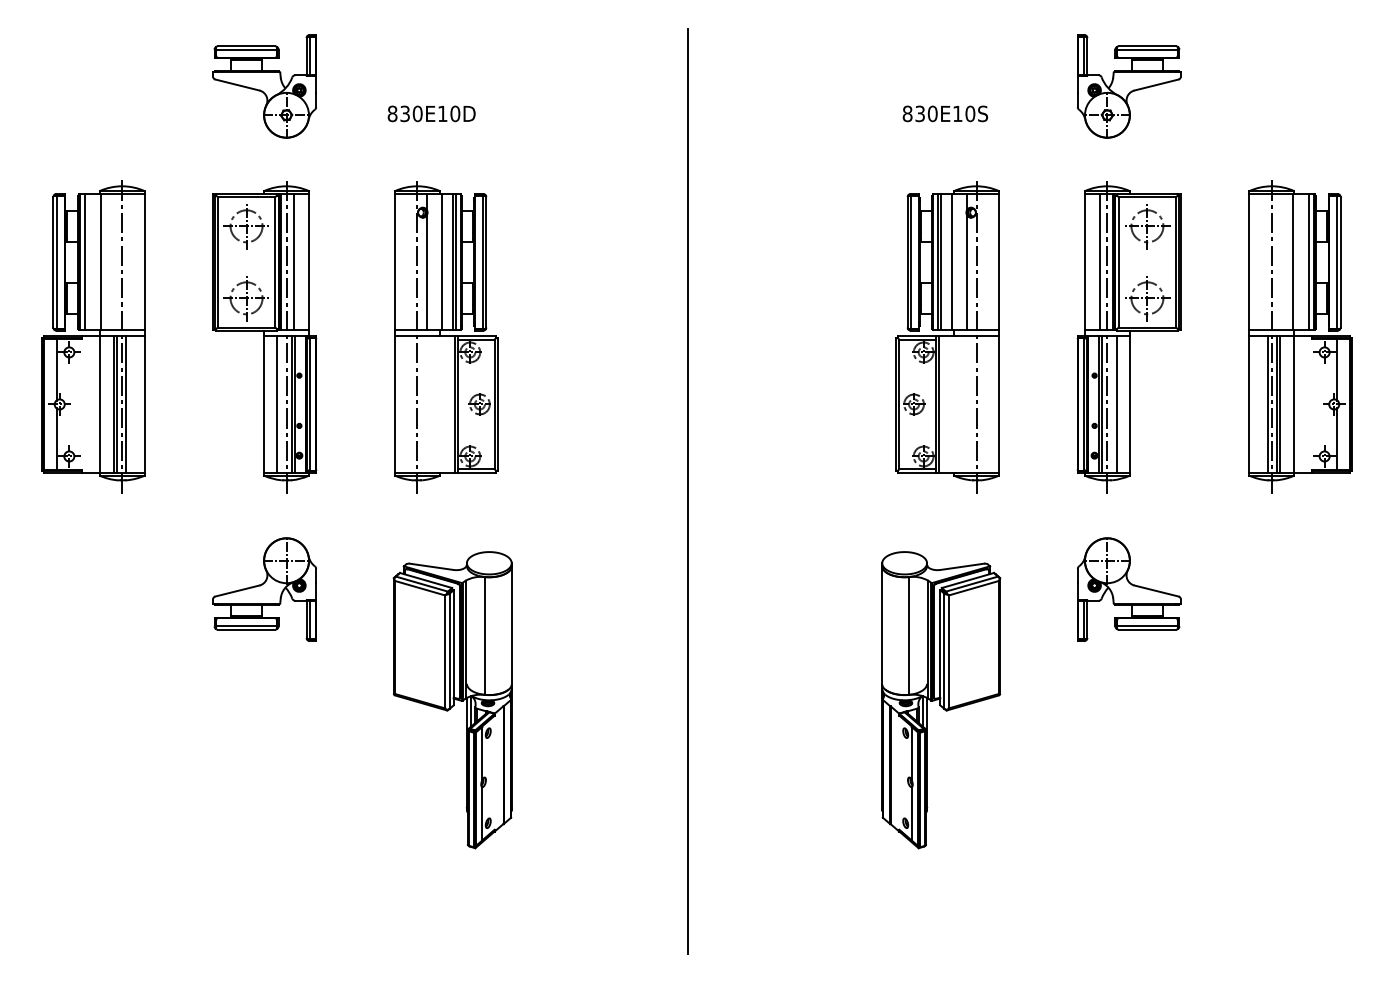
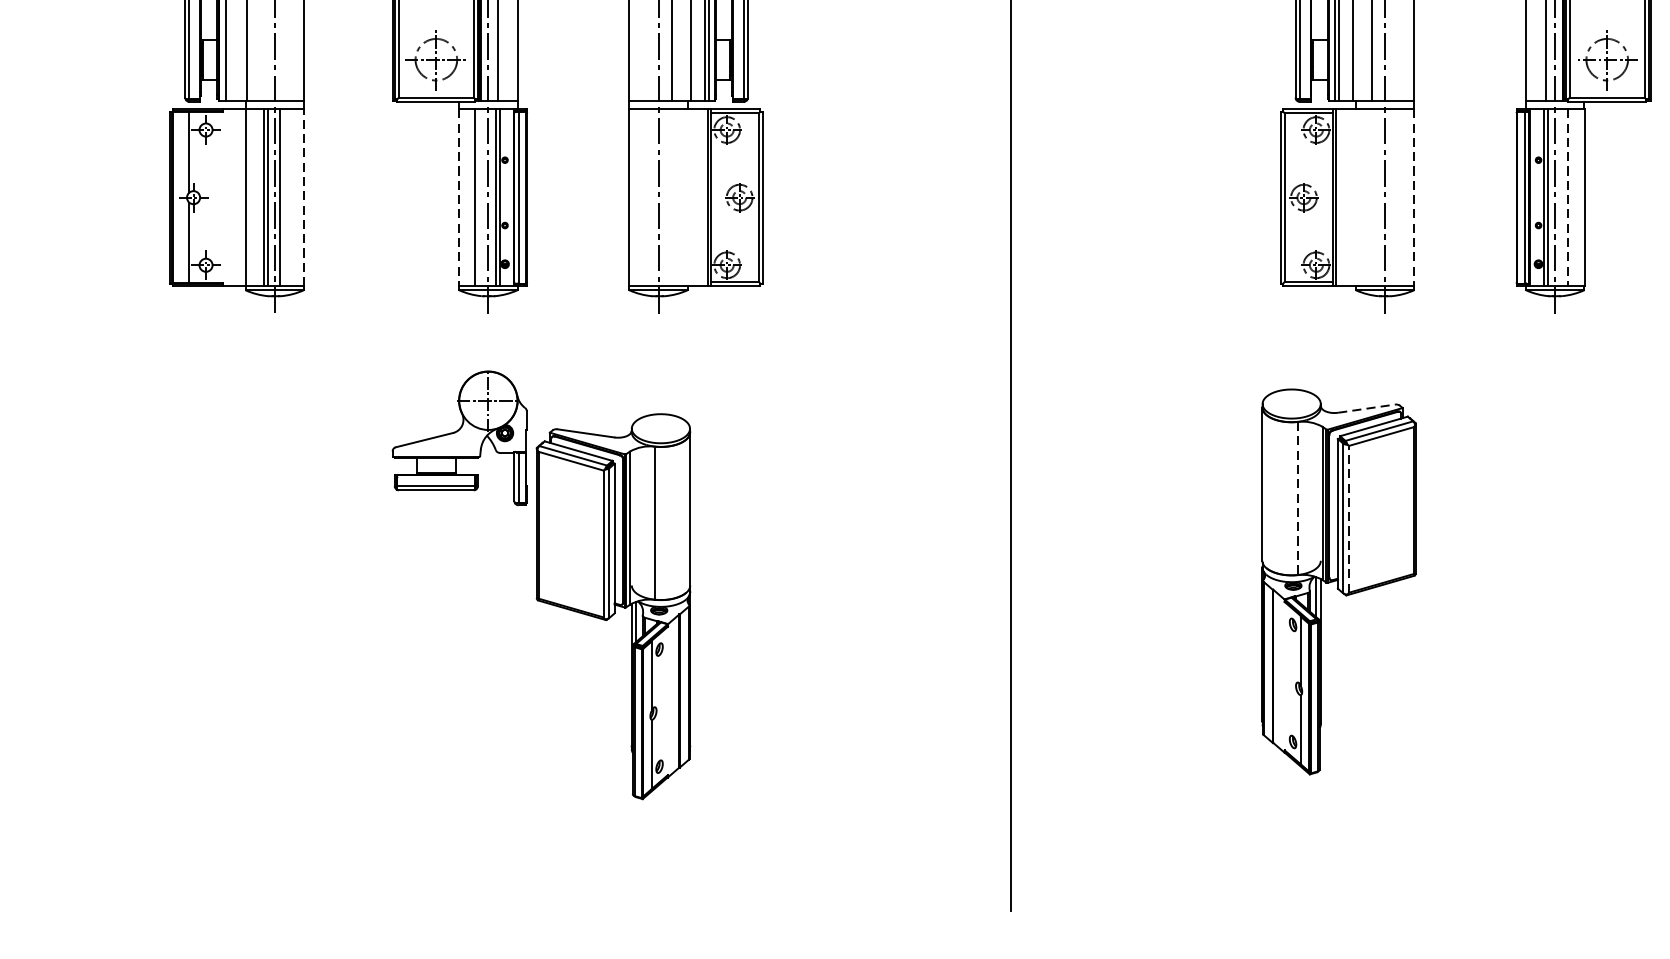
line: (144, 403) -> (303, 196), solid -> dashed
line: (264, 404) -> (459, 197), solid -> dashed
line: (999, 404) -> (1414, 197), solid -> dashed
line: (1117, 404) -> (1568, 197), solid -> dashed
line: (962, 566) -> (1366, 408), solid -> dashed
part: (1129, 589) -> (1583, 438), removed
line: (909, 636) -> (1297, 499), solid -> dashed
line: (948, 651) -> (1348, 518), solid -> dashed
part: (452, 700) -> (613, 607), moved

